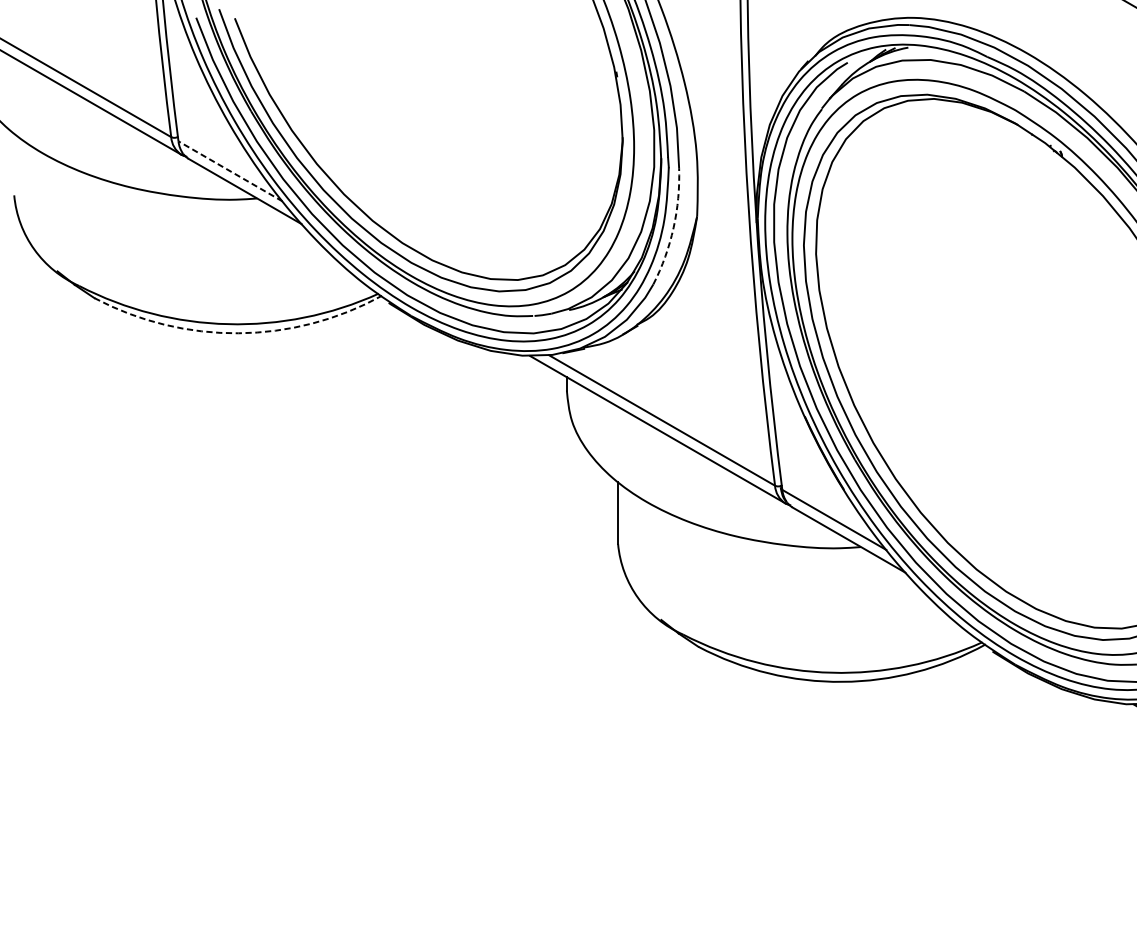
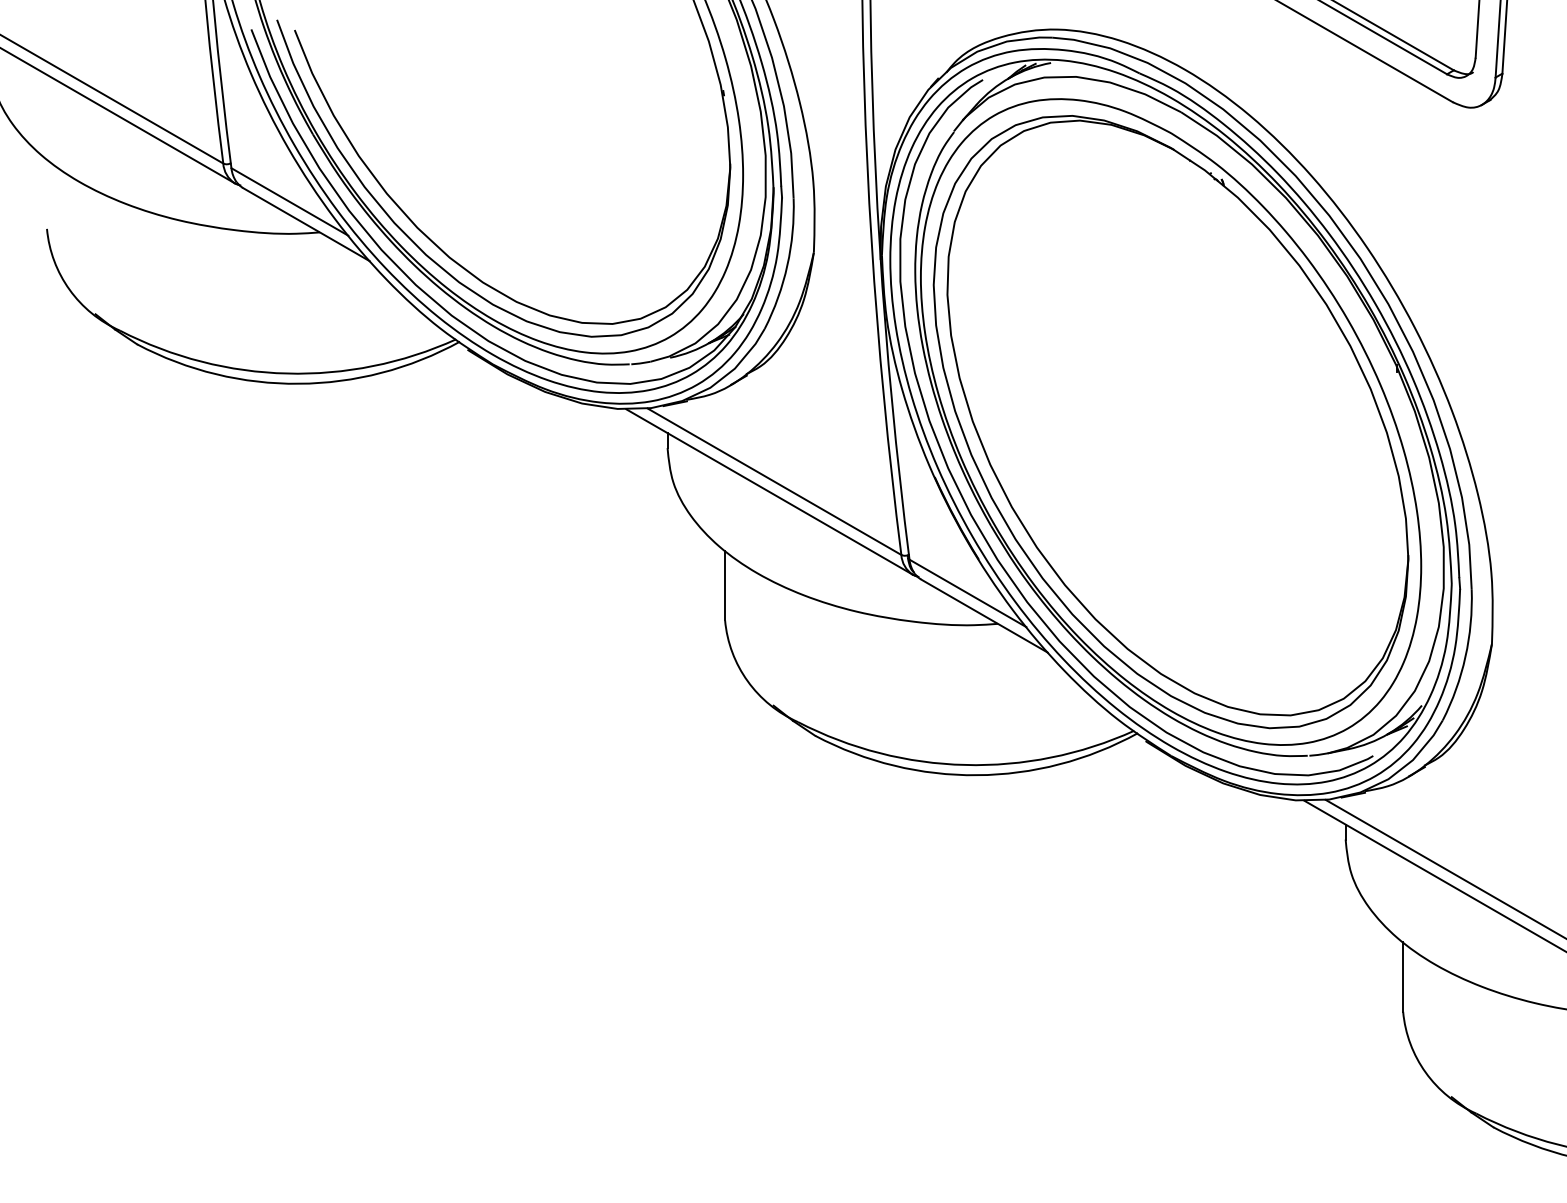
line: (230, 170) -> (289, 201), dashed -> solid
arc: (673, 227) -> (787, 265), dashed -> solid
arc: (238, 333) -> (298, 383), dashed -> solid

